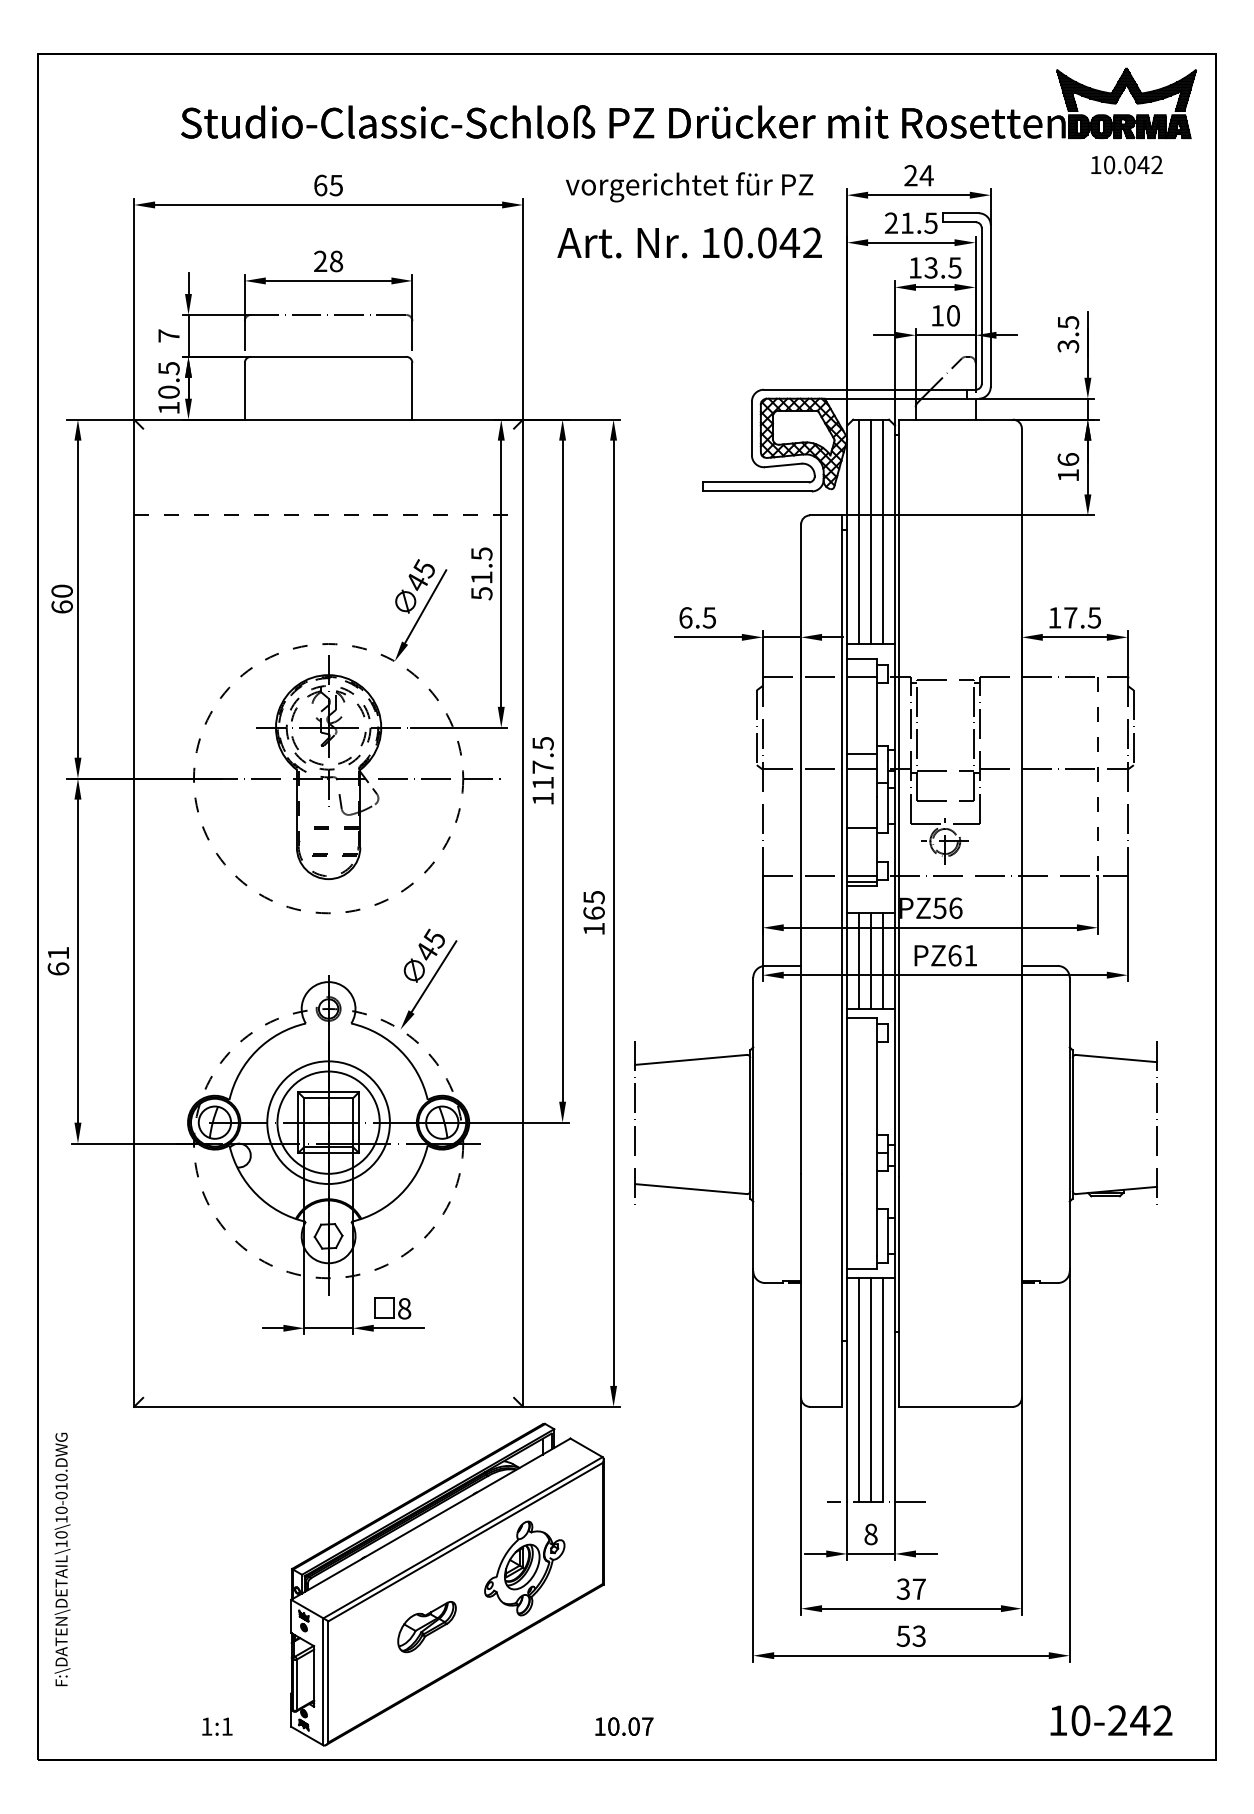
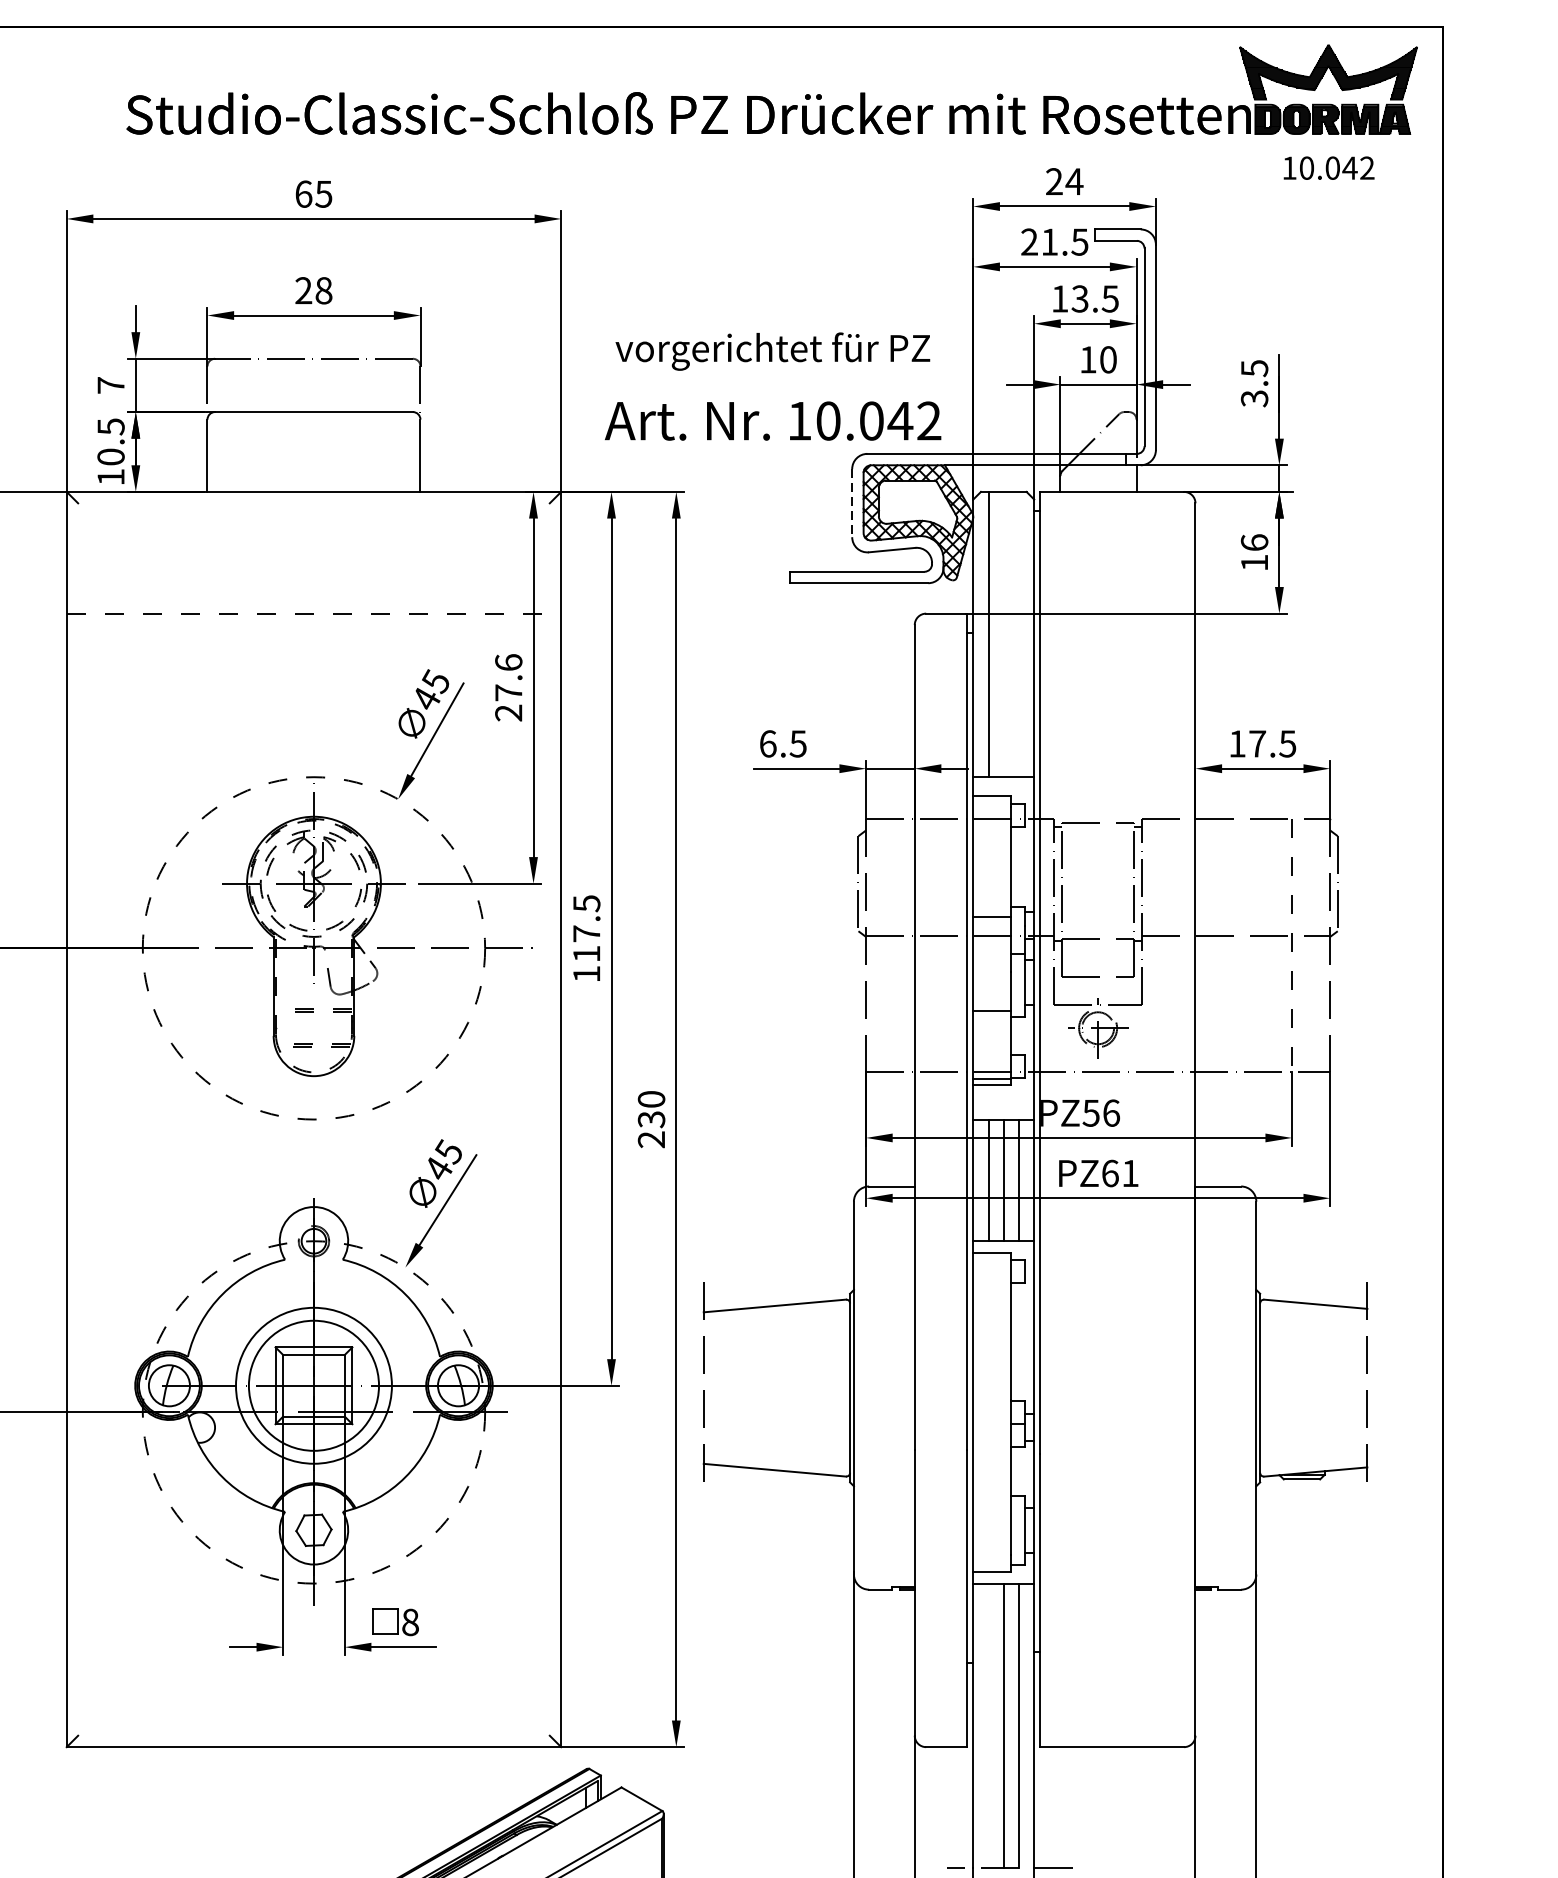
text: (689, 187) -> (772, 351), moved
text: (689, 242) -> (772, 420), moved
line: (751, 428) -> (851, 503), solid -> dashed
line: (871, 531) -> (1004, 634), removed
line: (883, 531) -> (1019, 634), removed
text: (481, 573) -> (508, 687), 51.5 -> 27.6
text: (593, 913) -> (650, 1119), 165 -> 230
line: (328, 1328) -> (313, 1647), removed
line: (859, 1390) -> (989, 1726), removed

